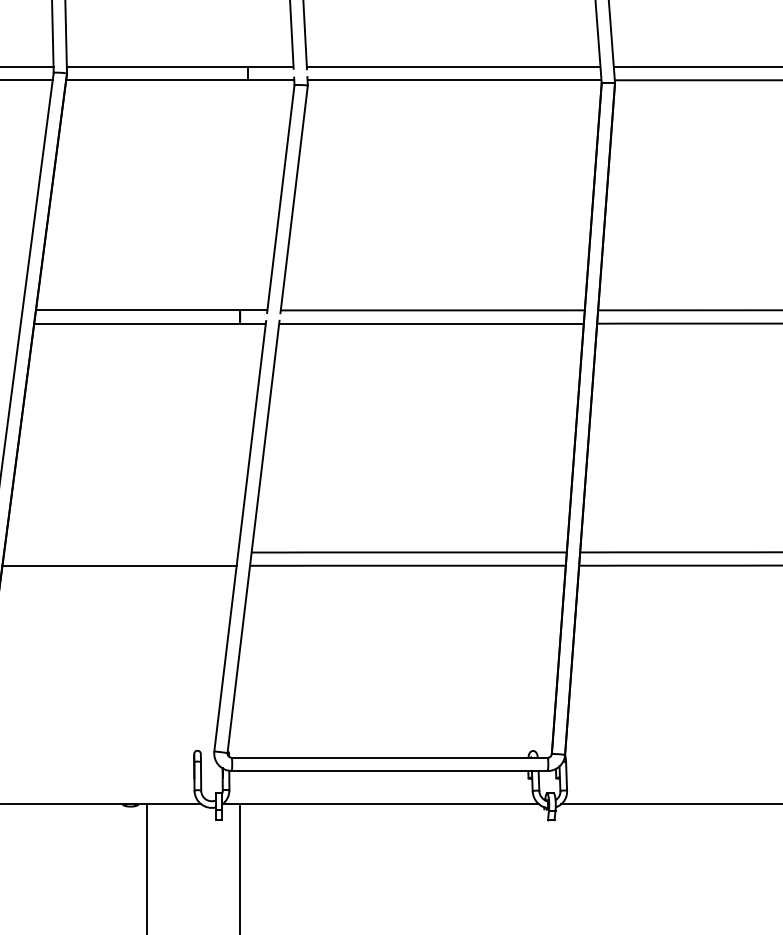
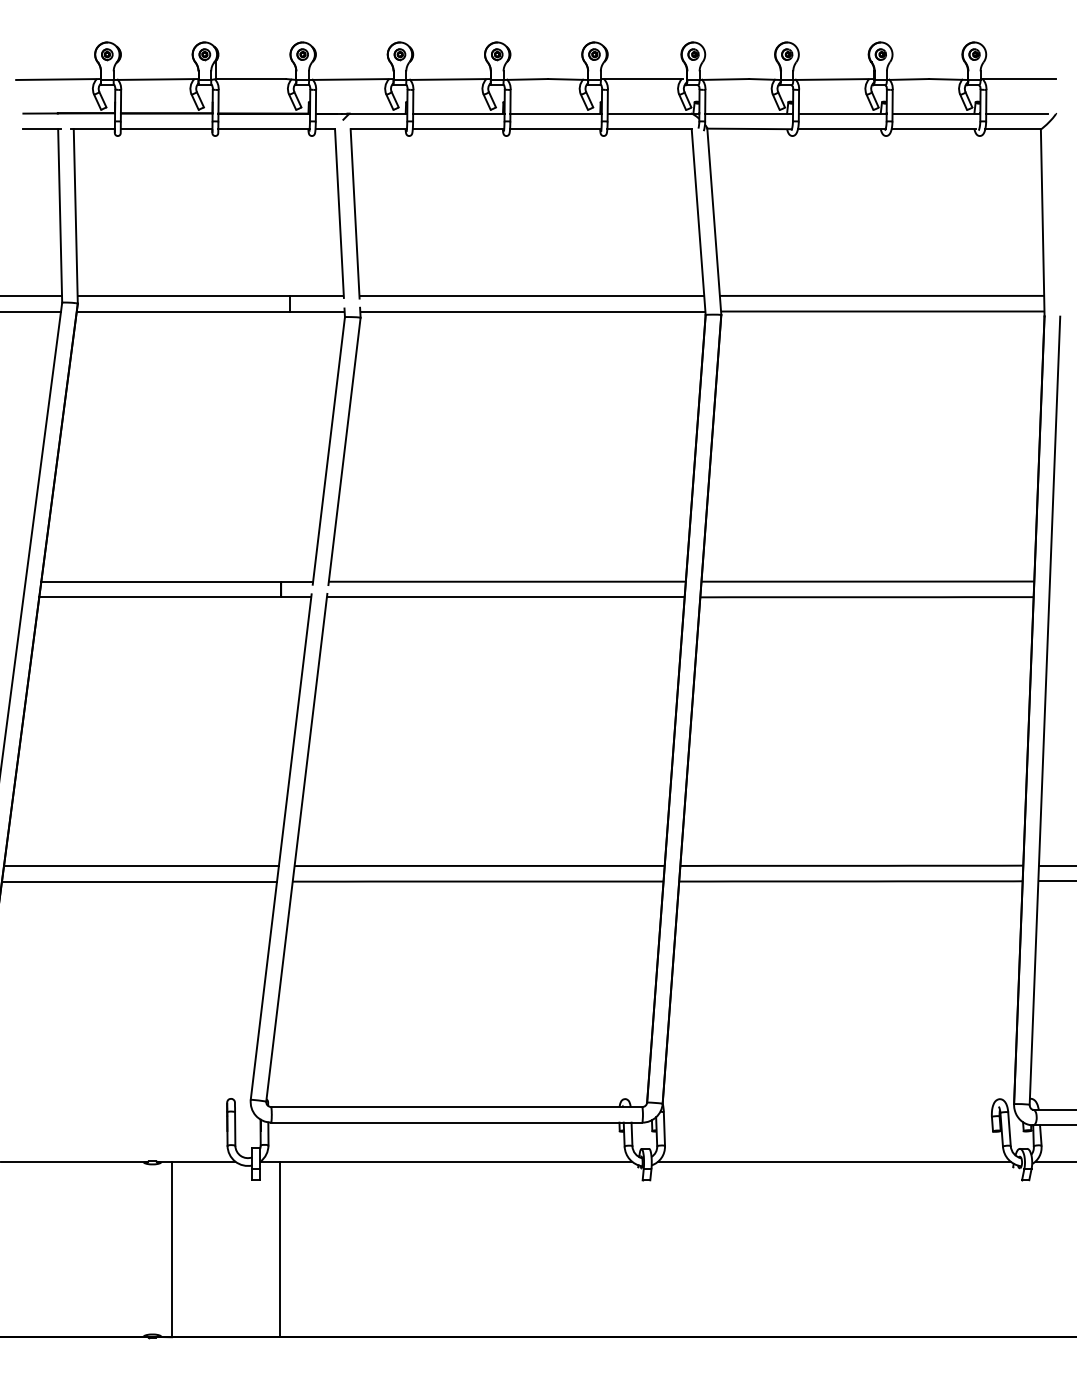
line: (121, 552) -> (141, 866), added

